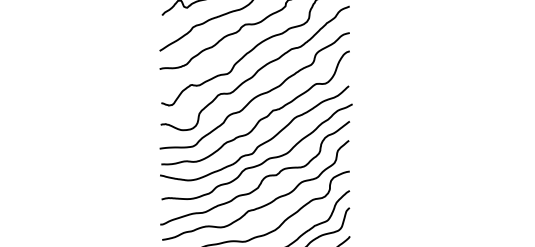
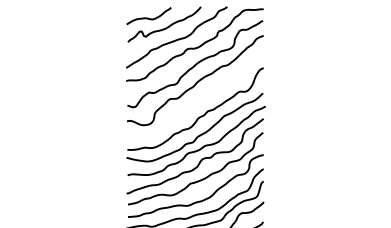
curve: (256, 94) -> (196, 99), removed

